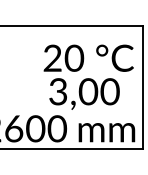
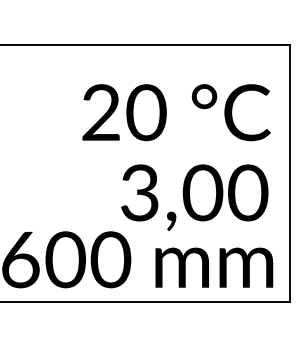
text: (84, 93) -> (194, 196), moved

